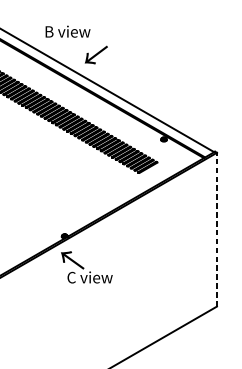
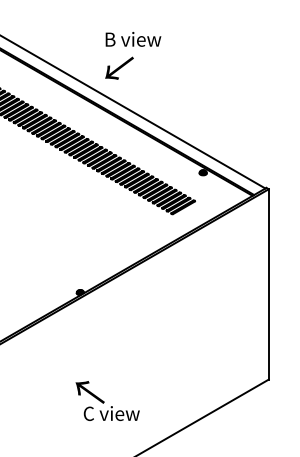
text: (68, 31) -> (133, 39), moved
line: (216, 228) -> (268, 283), dashed -> solid
text: (86, 266) -> (107, 400), moved

